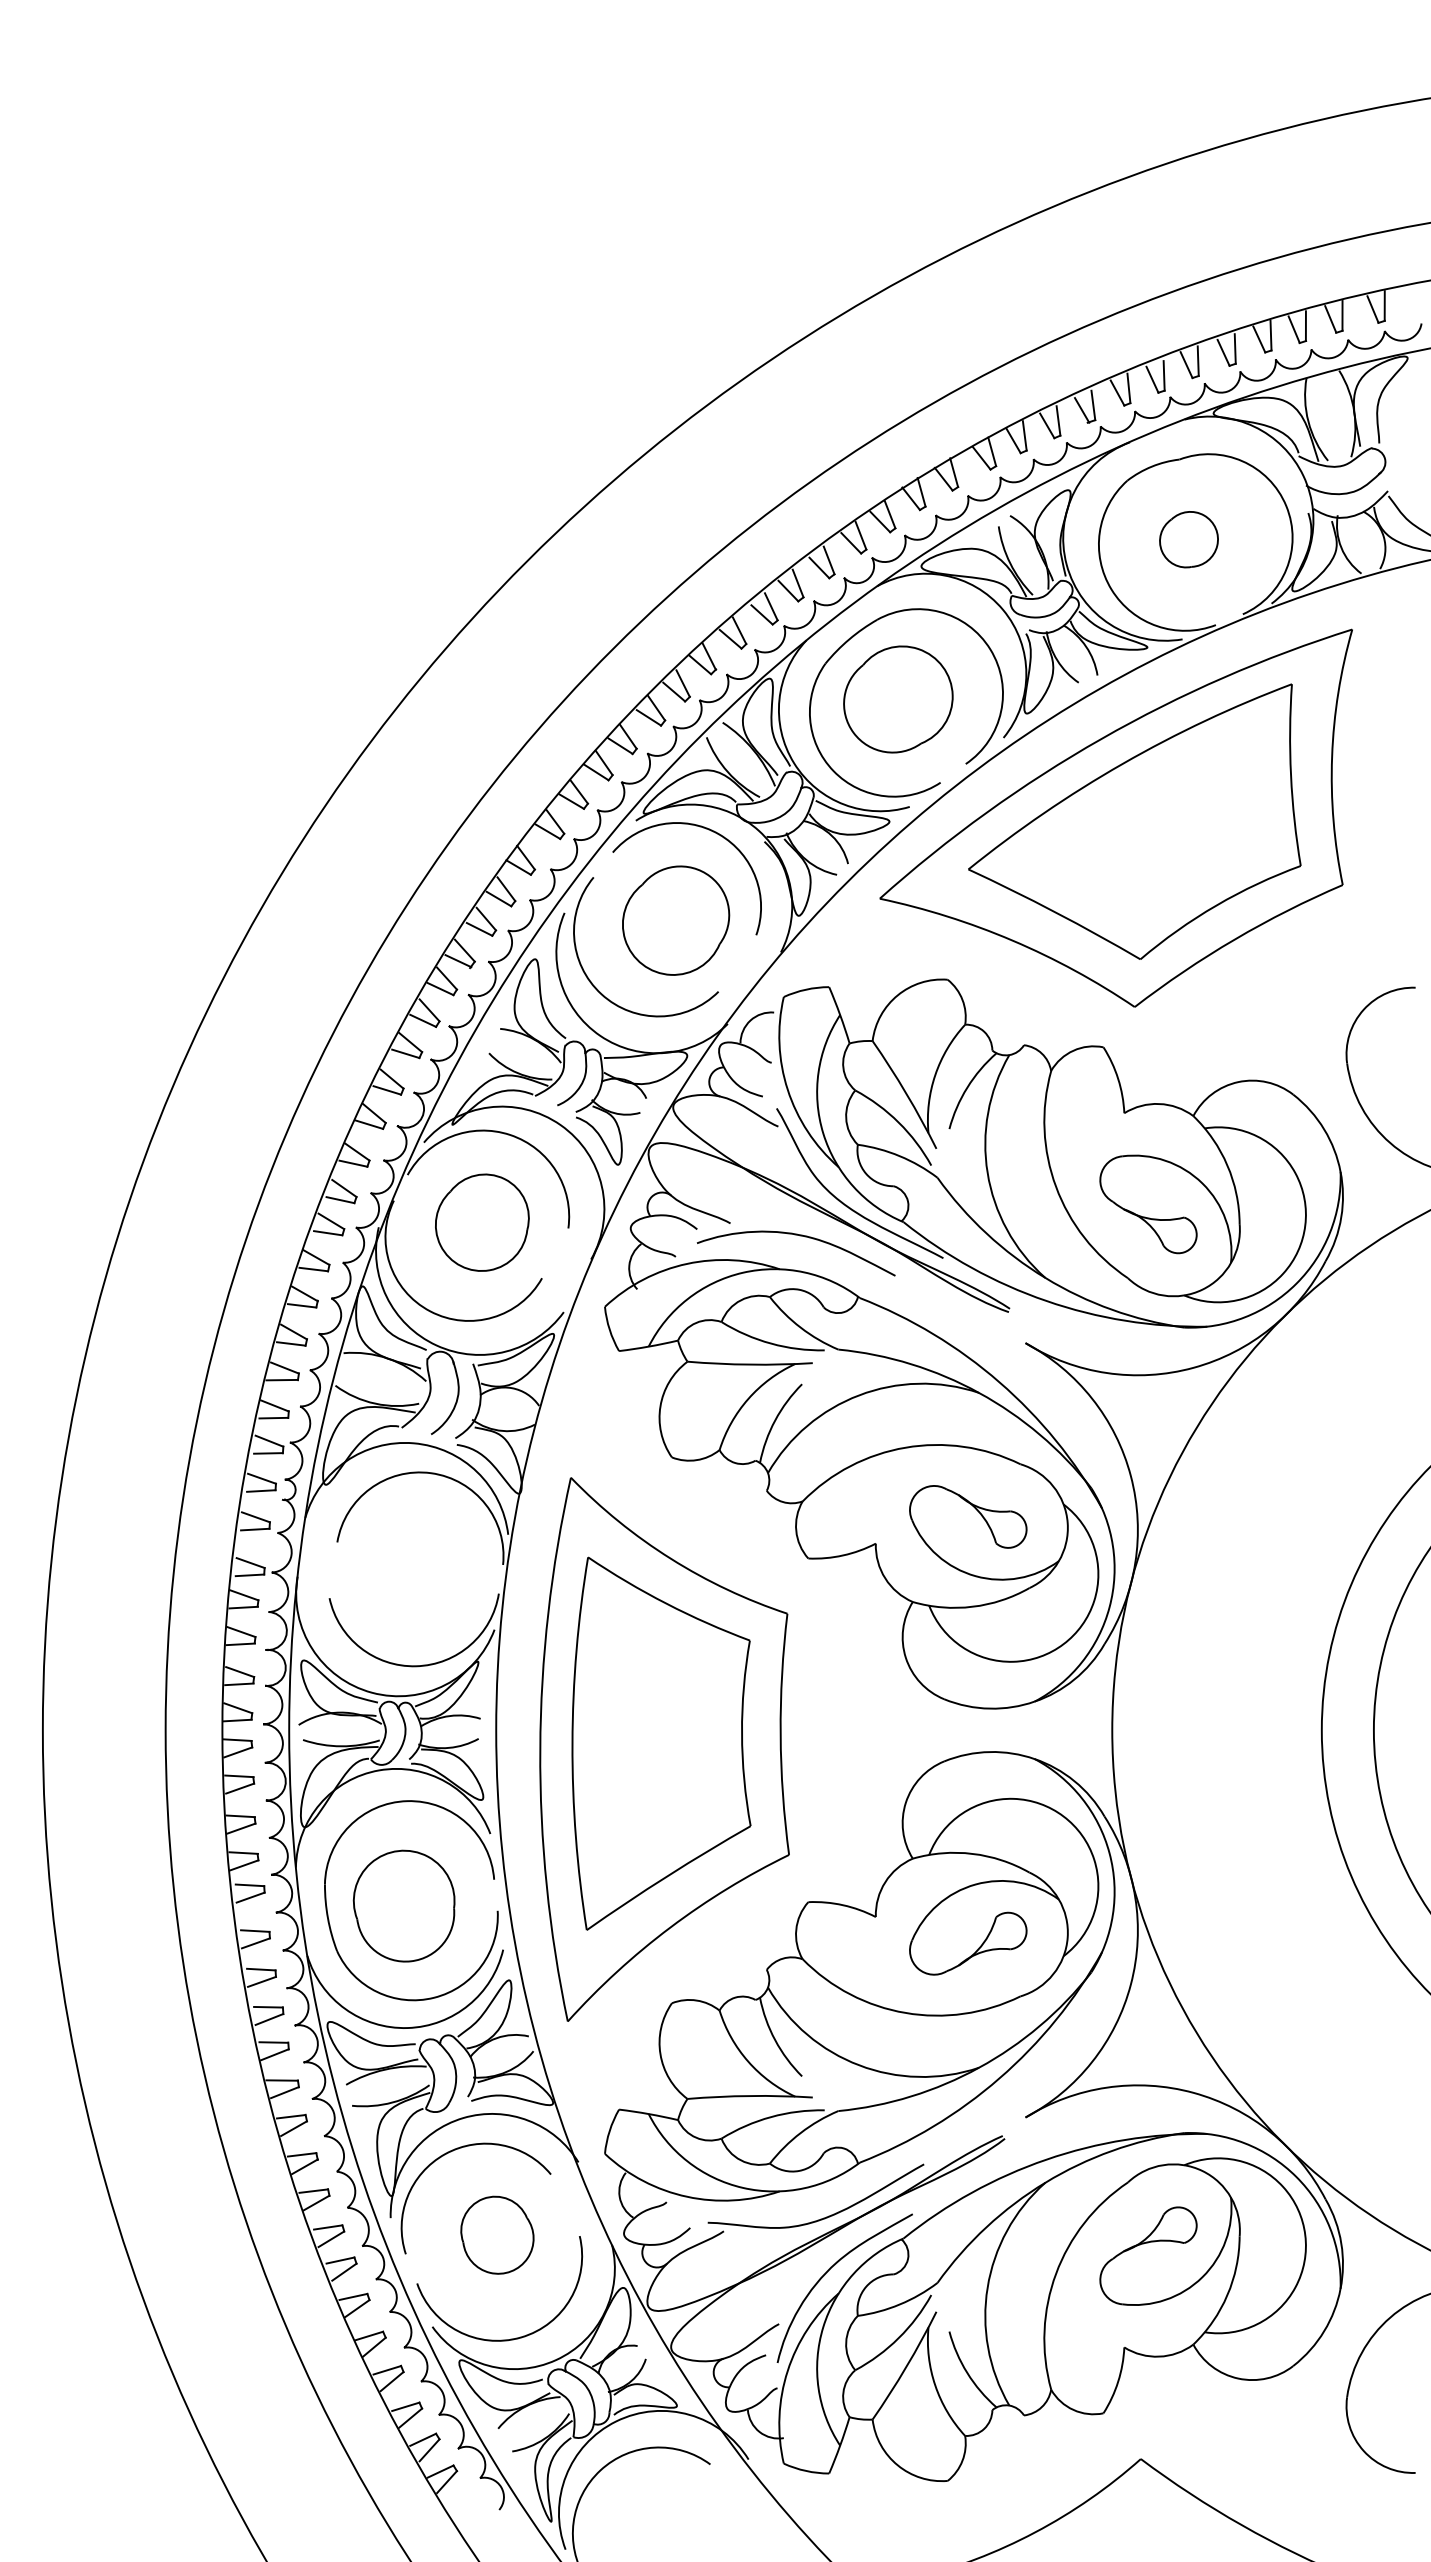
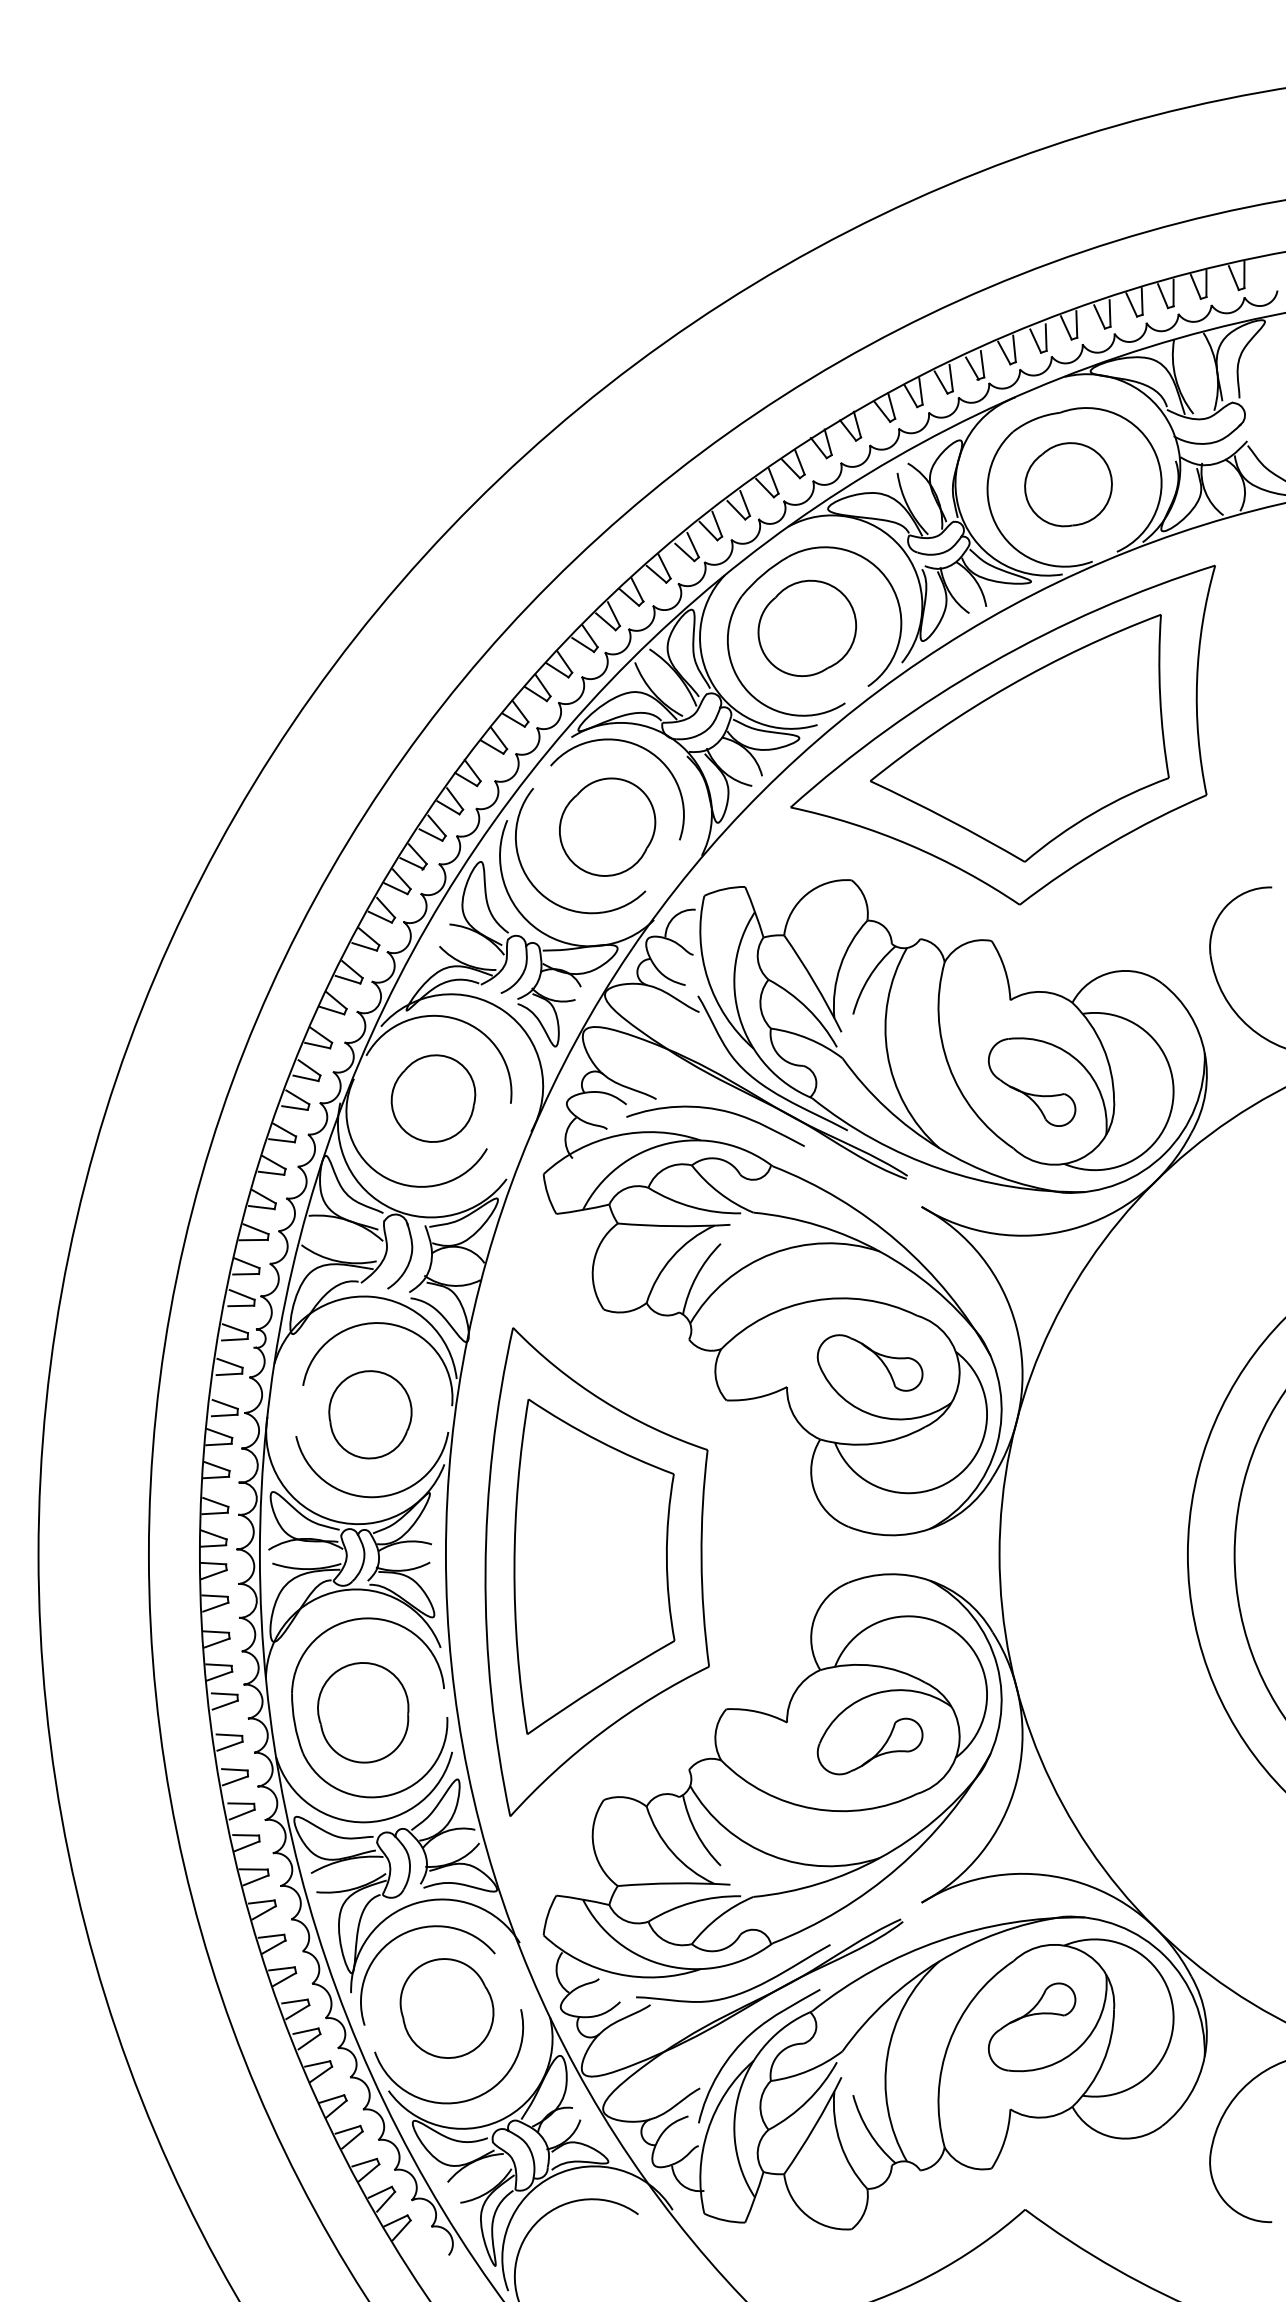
part: (1188, 539) -> (1068, 484), size x1.67
part: (412, 1574) -> (370, 1414), added
part: (496, 2235) -> (446, 2008), size x1.43

